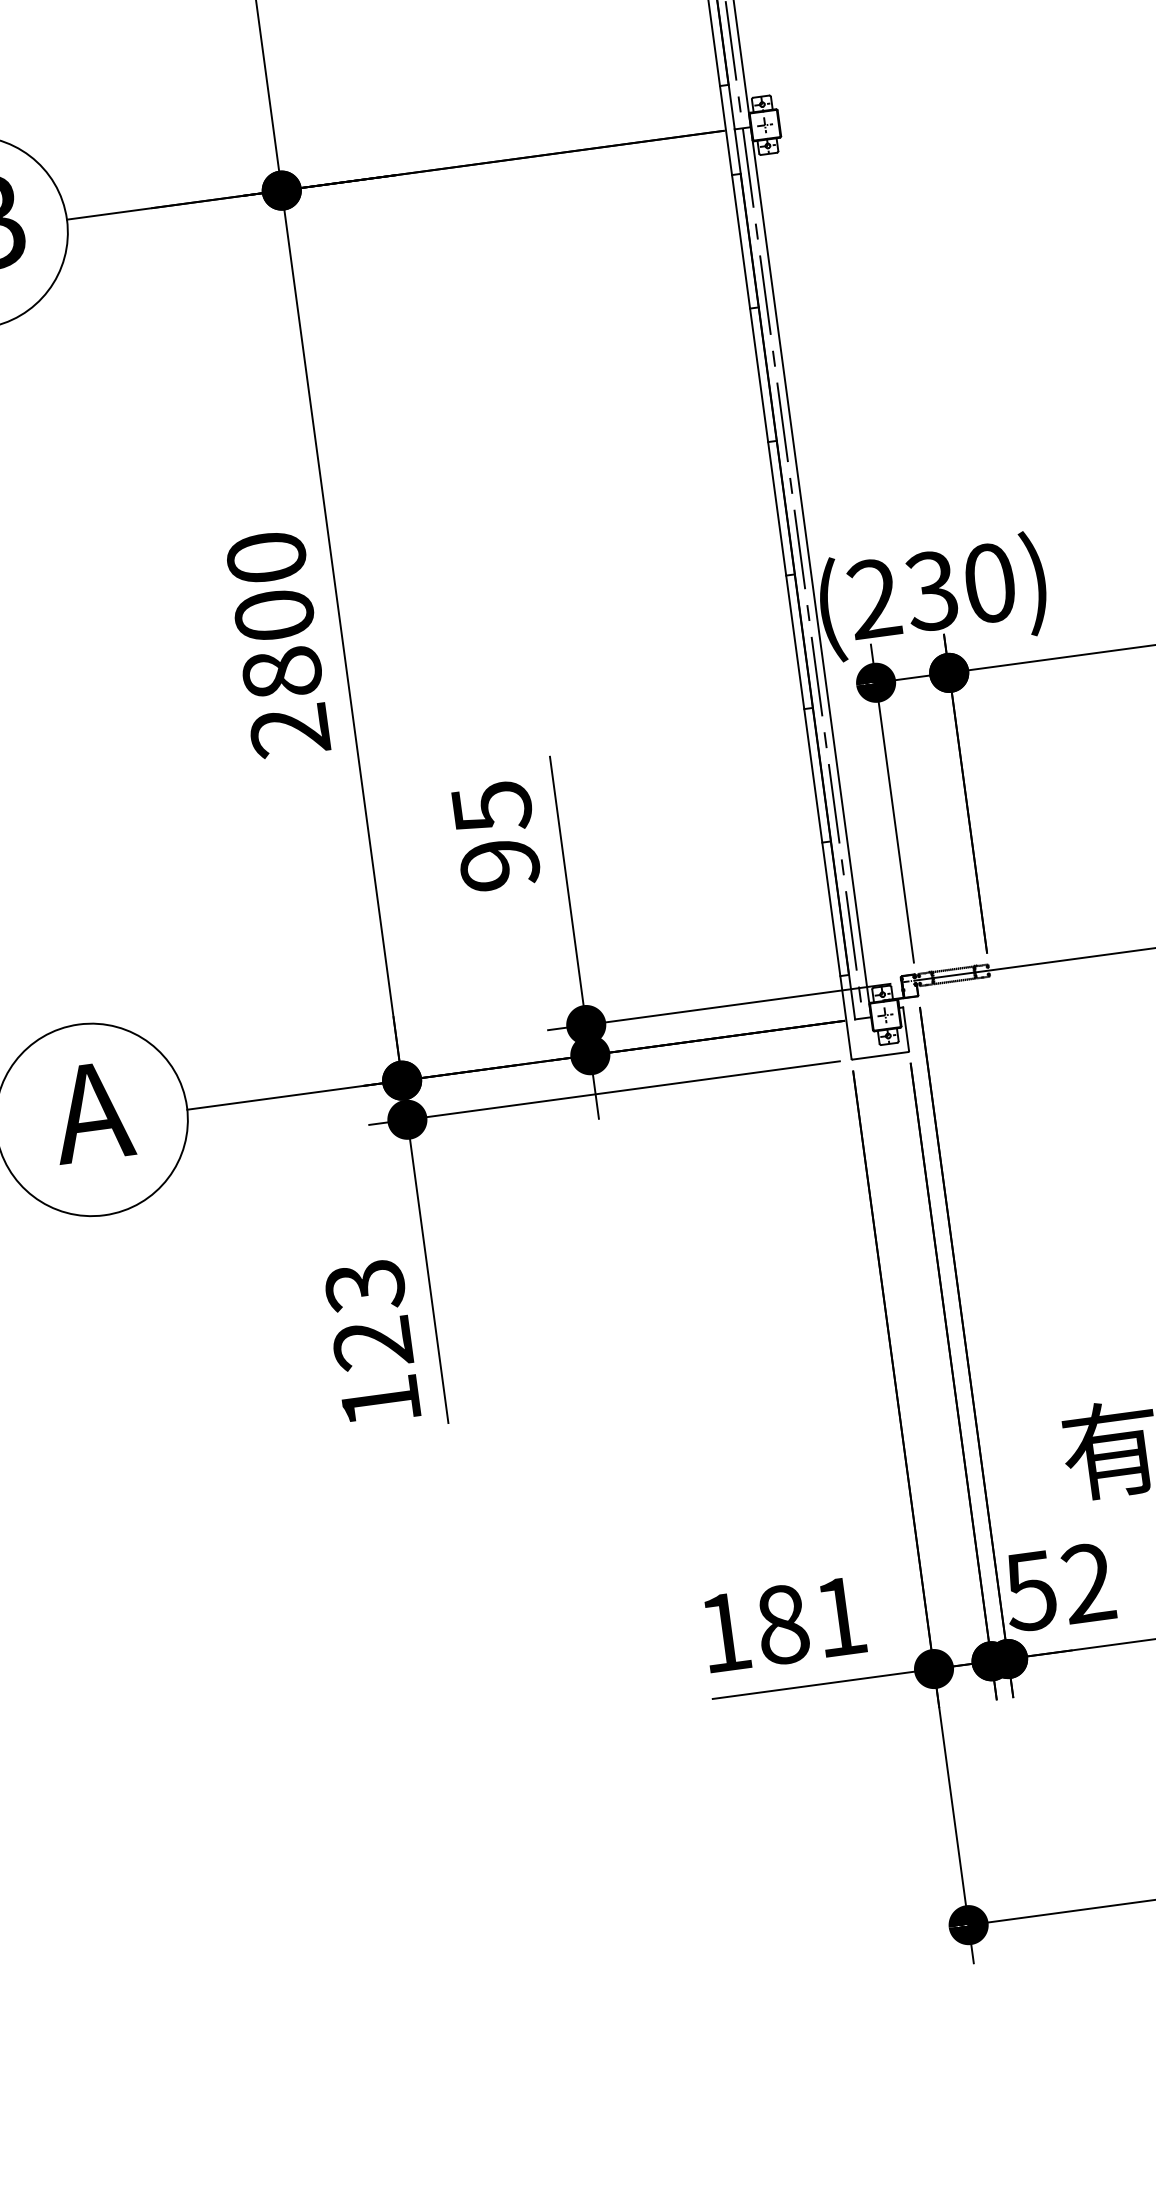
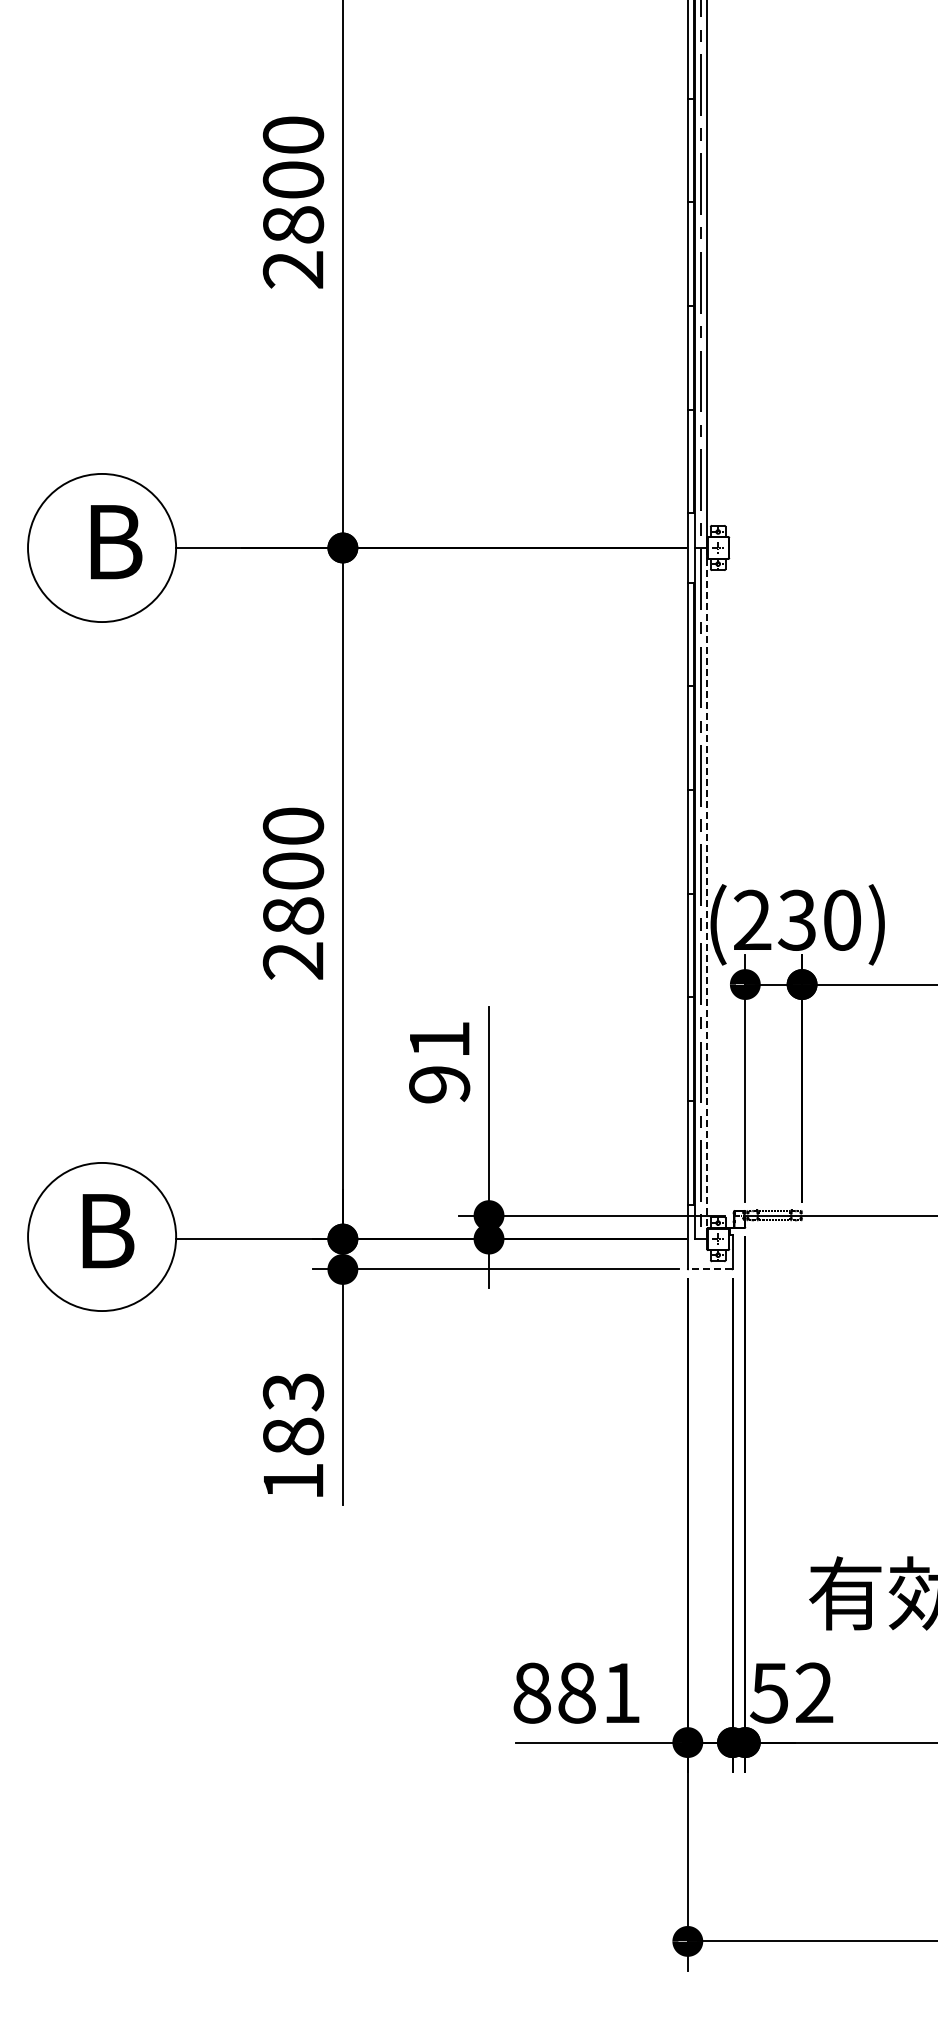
line: (811, 572) -> (707, 893), solid -> dashed
text: (493, 807) -> (440, 1040), 95 -> 91
line: (880, 1055) -> (710, 1269), solid -> dashed
text: (92, 1112) -> (103, 1231), A -> B
text: (372, 1343) -> (293, 1436), 123 -> 183
text: (725, 1631) -> (532, 1692), 181 -> 881

